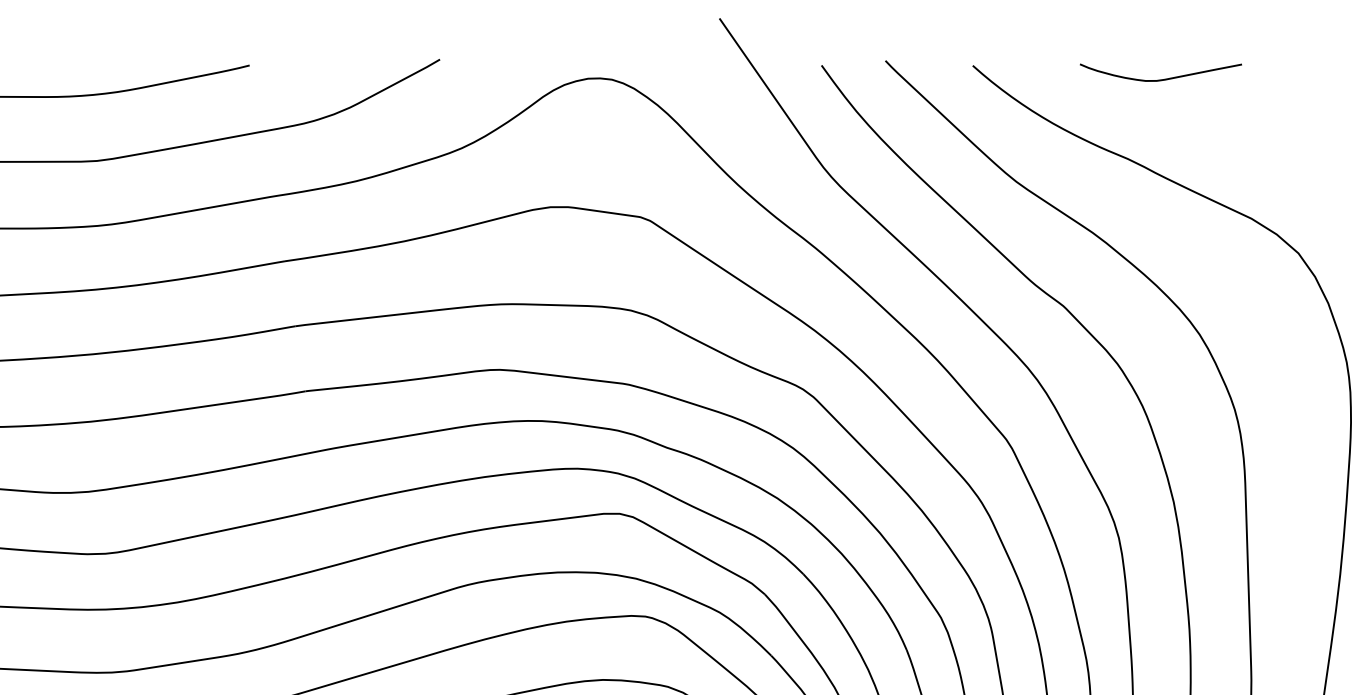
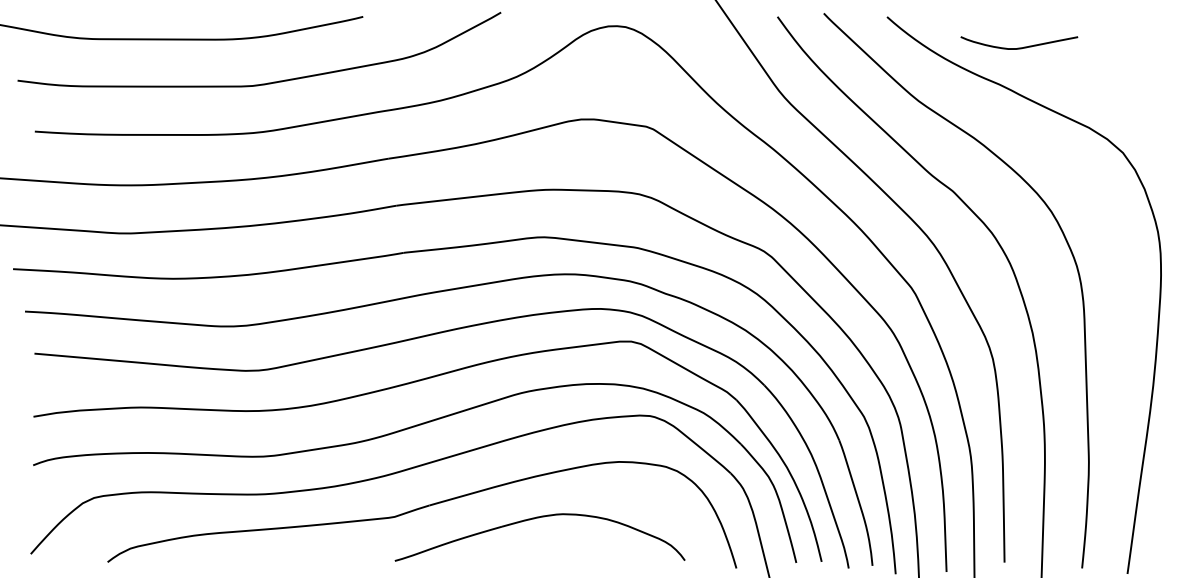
curve: (1161, 78) -> (1019, 47), moved

